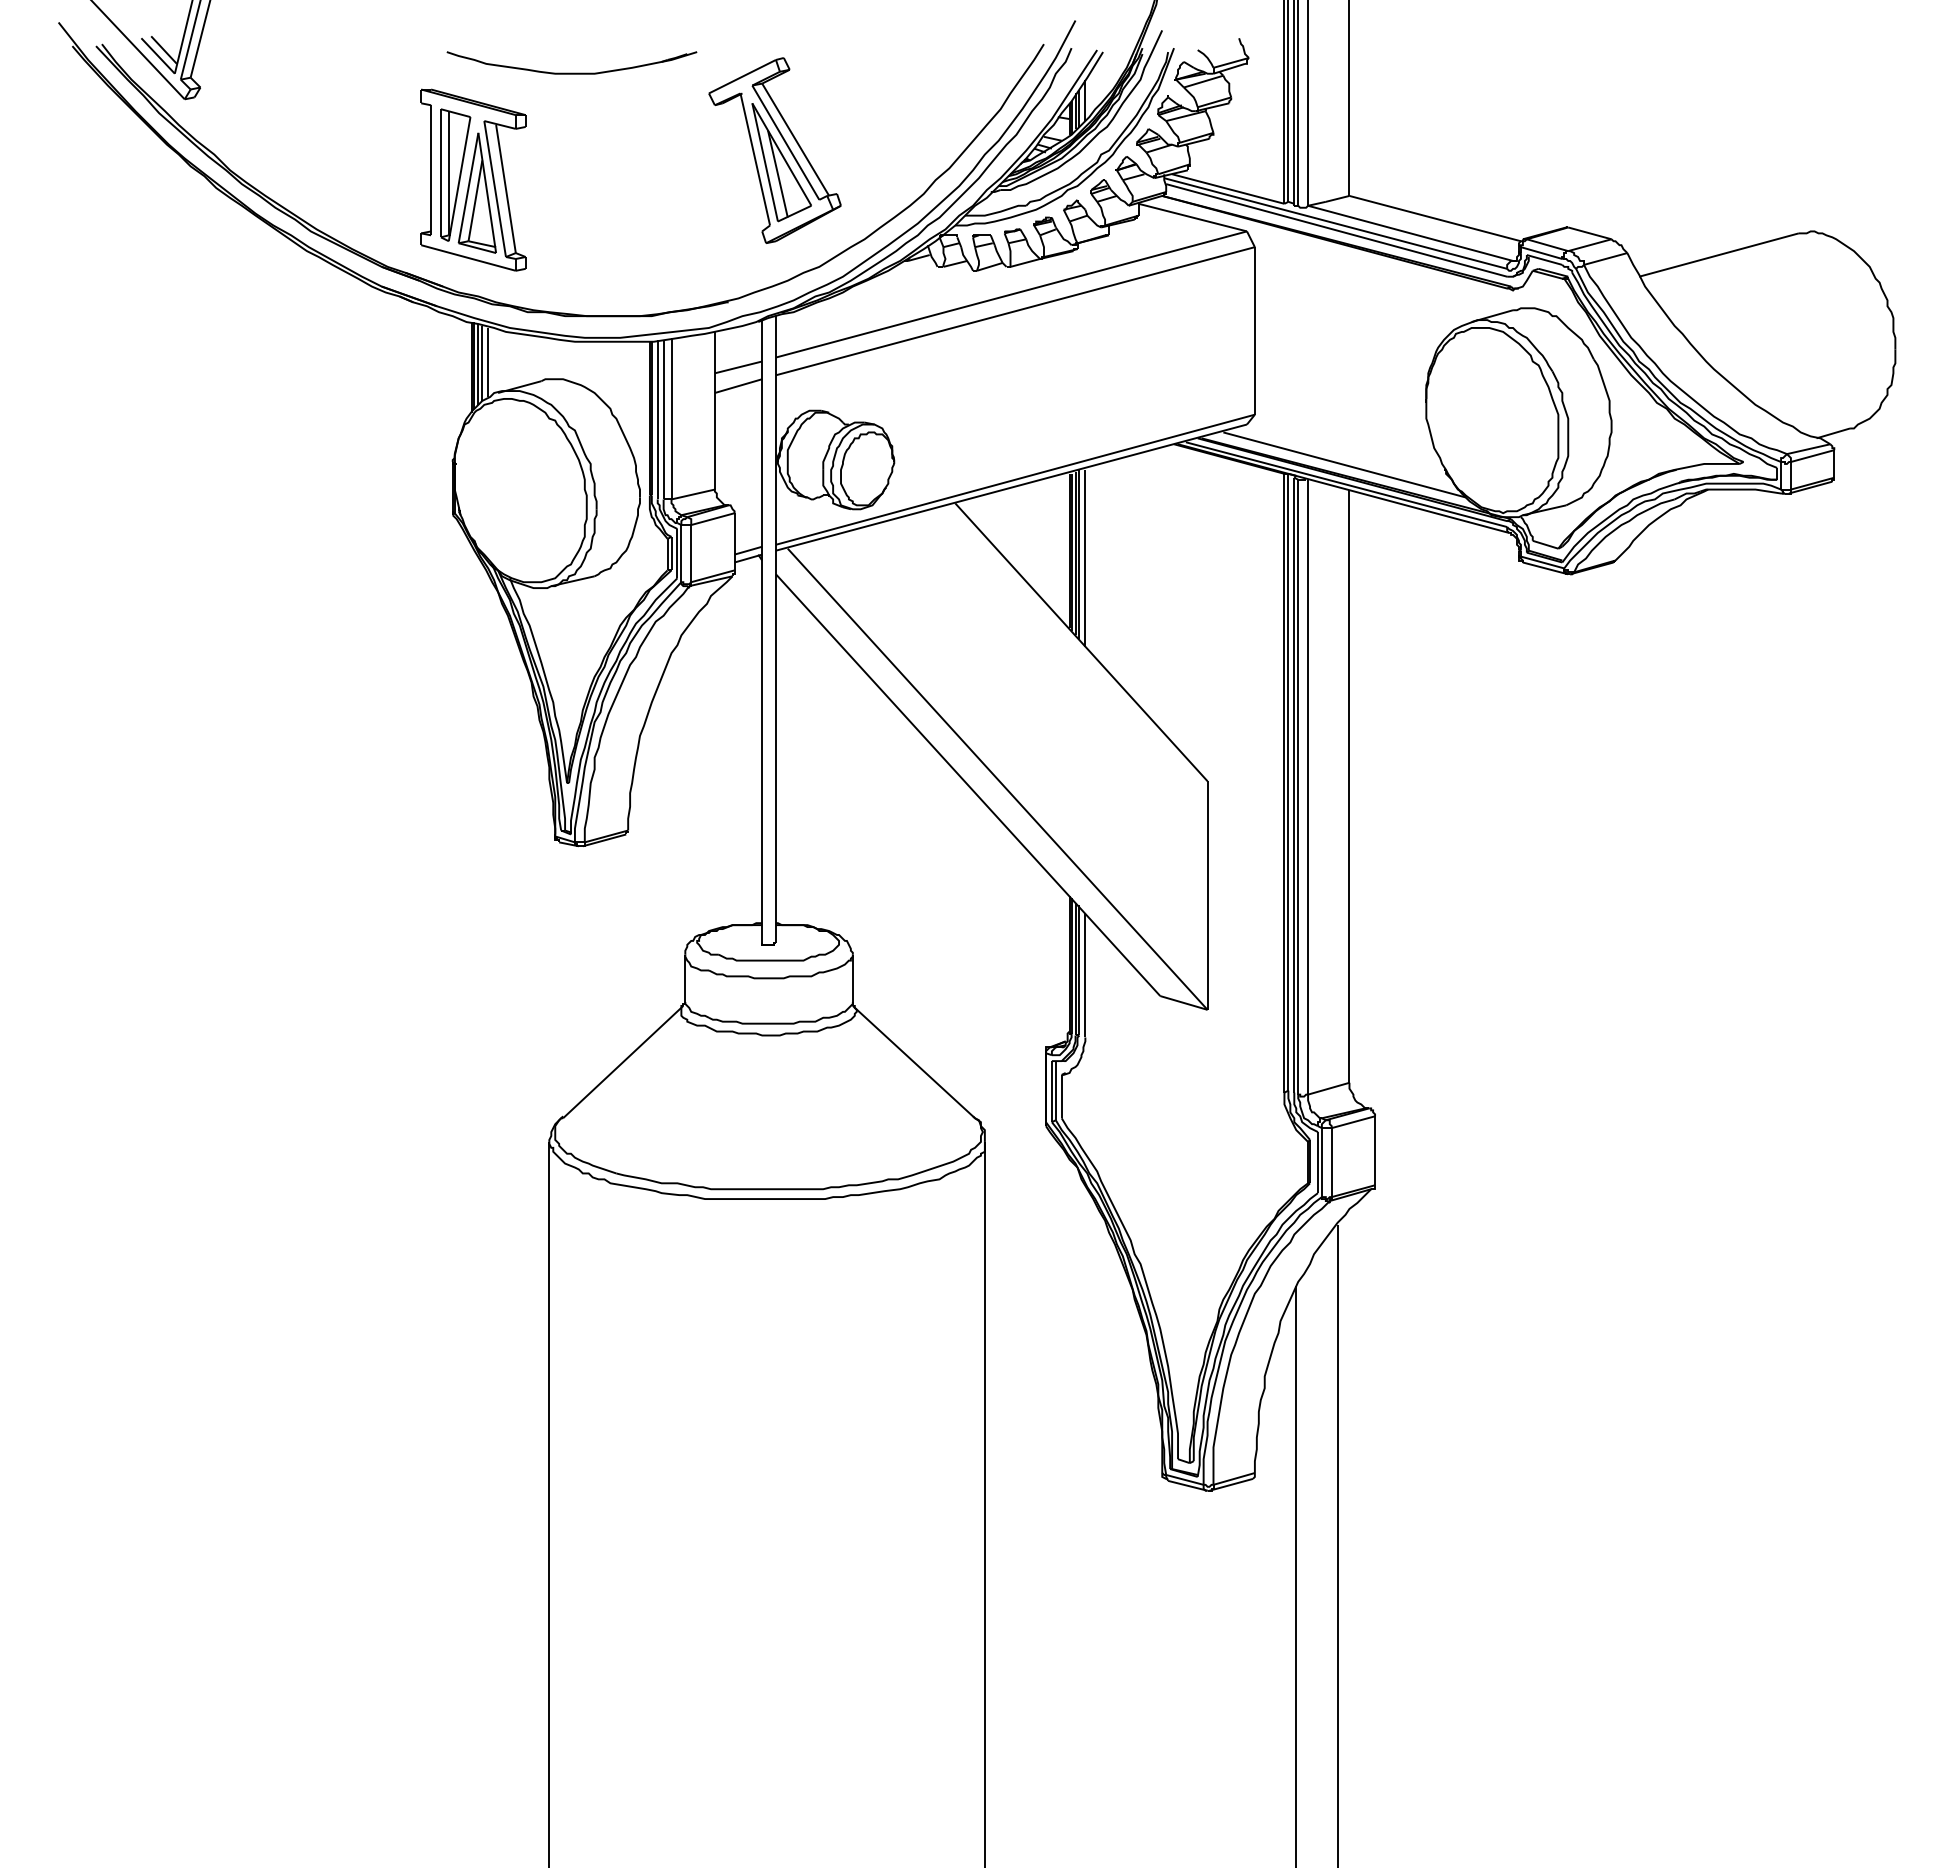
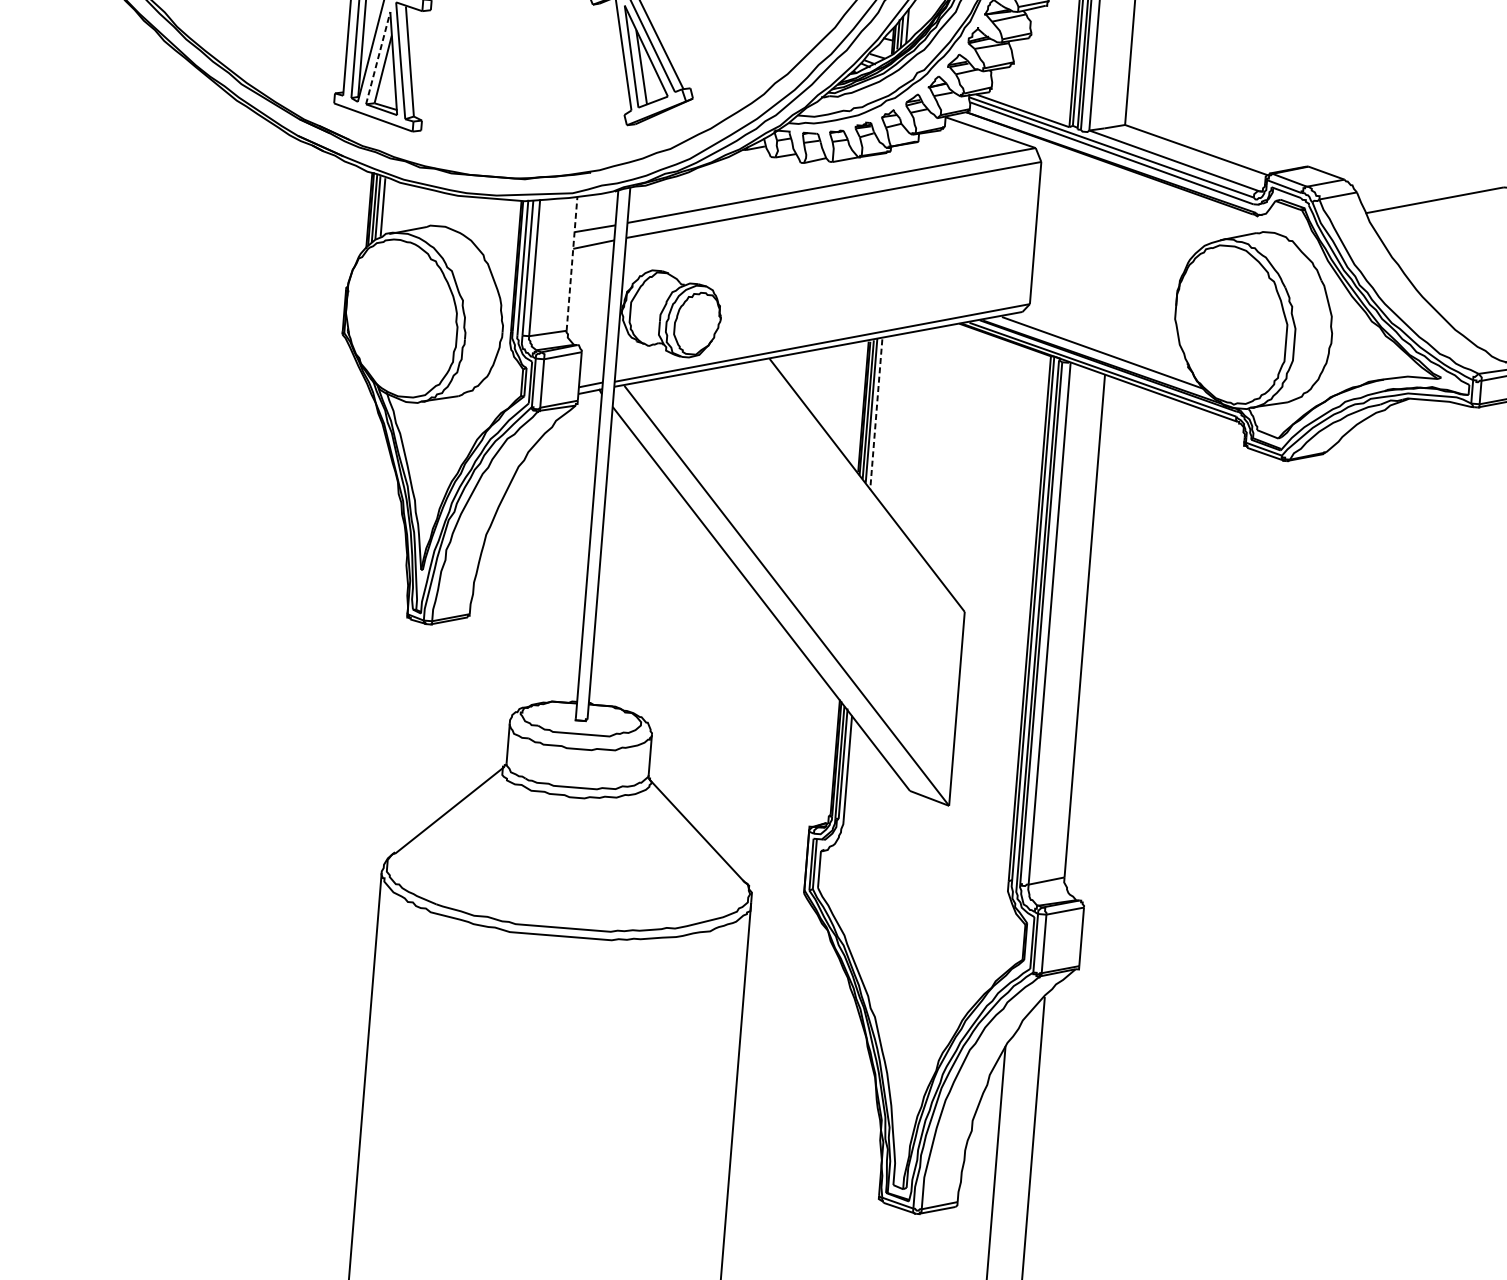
line: (468, 187) -> (378, 57), solid -> dashed
line: (714, 410) -> (571, 263), solid -> dashed
line: (1085, 558) -> (876, 414), solid -> dashed

